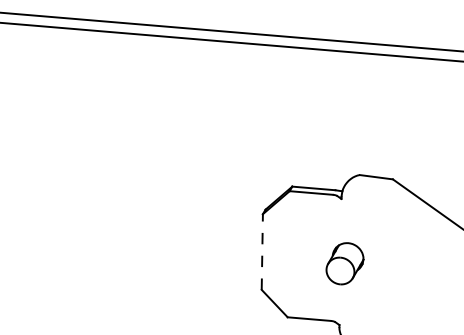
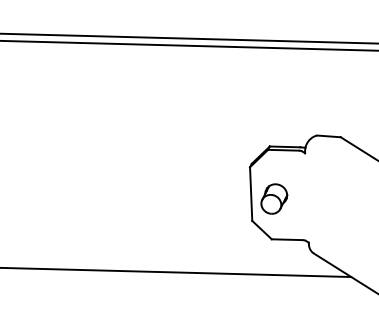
line: (262, 252) -> (251, 194), dashed -> solid
part: (345, 263) -> (274, 198), moved

